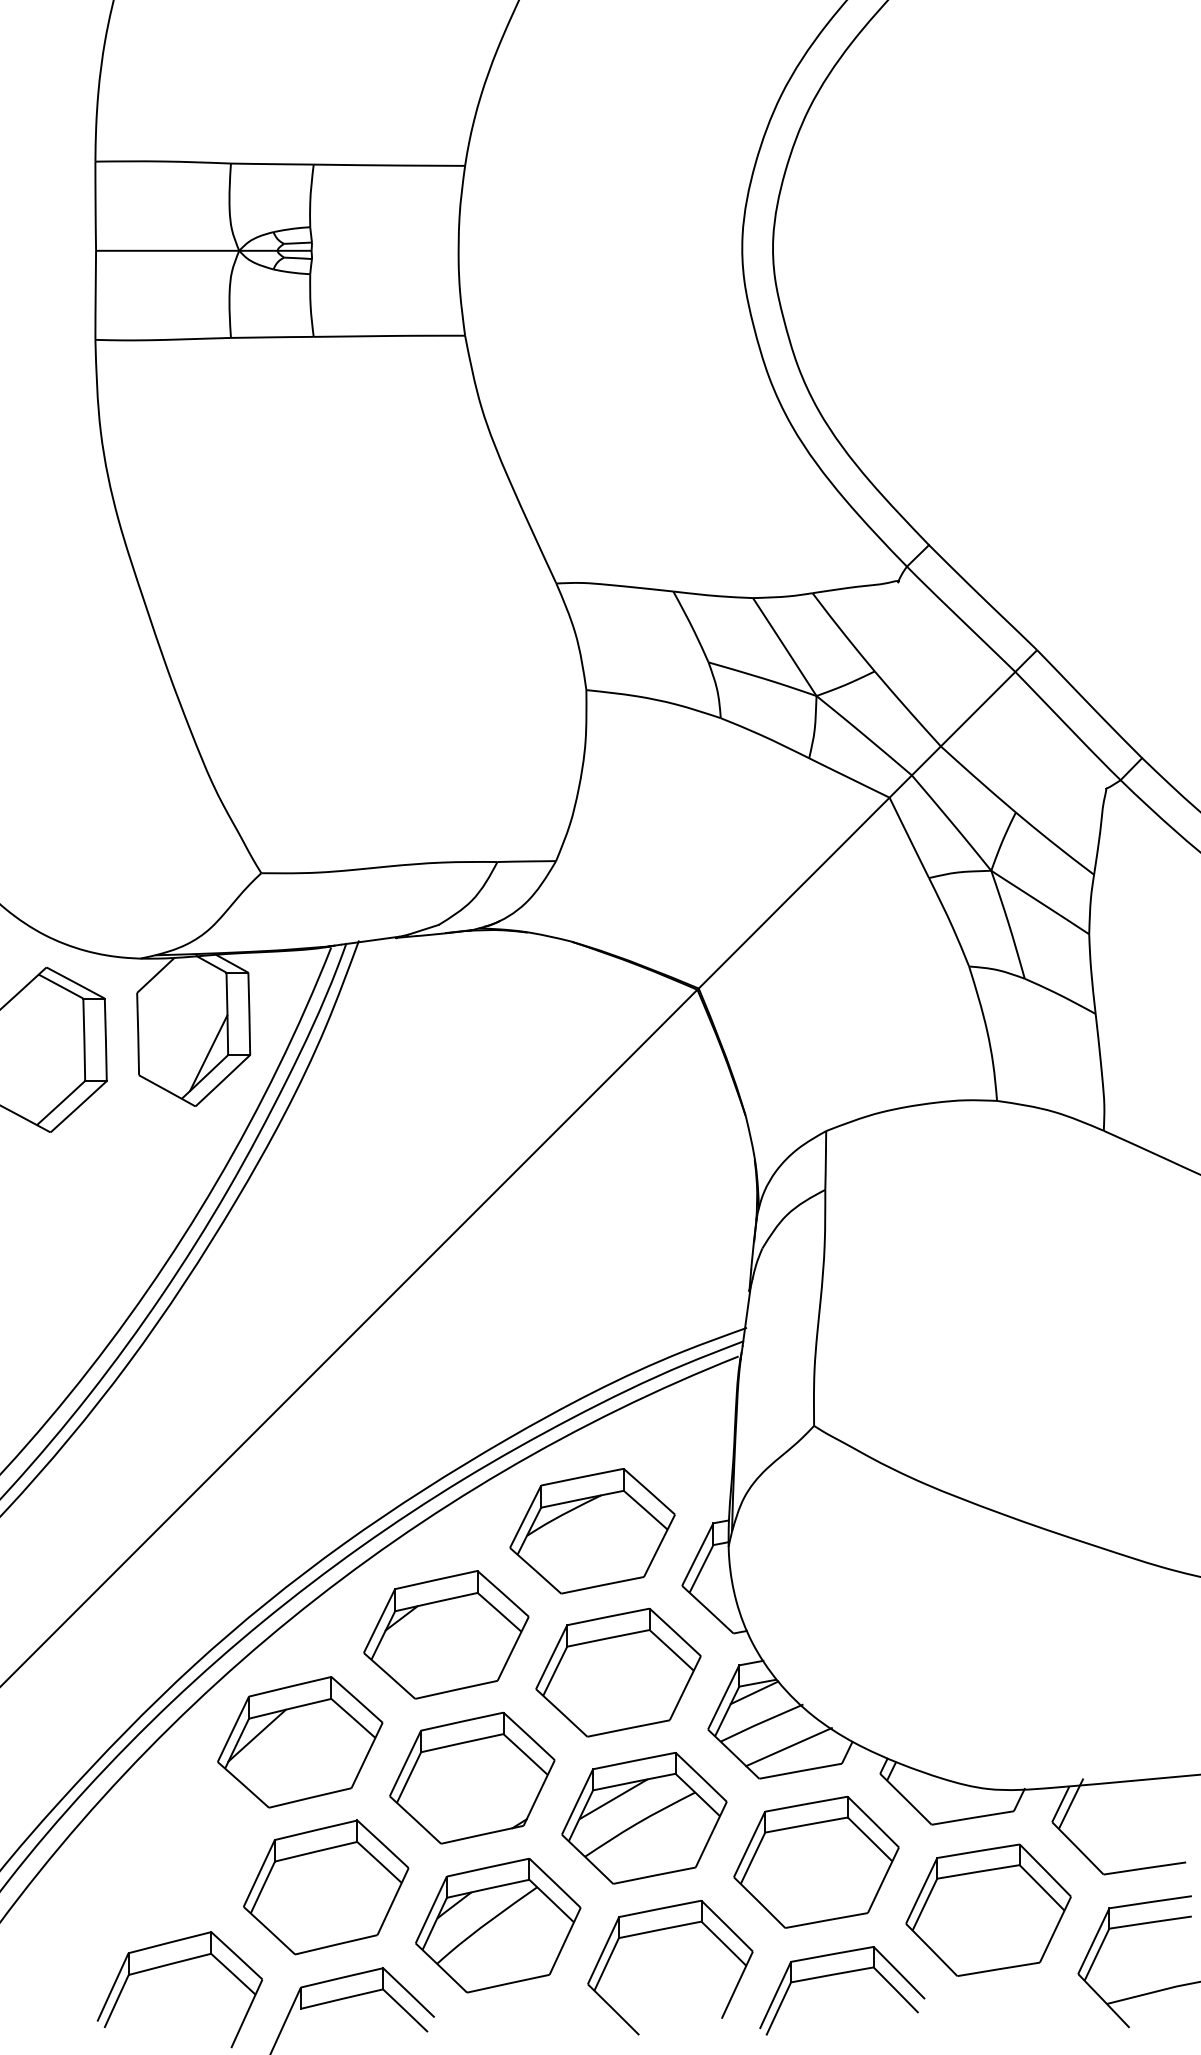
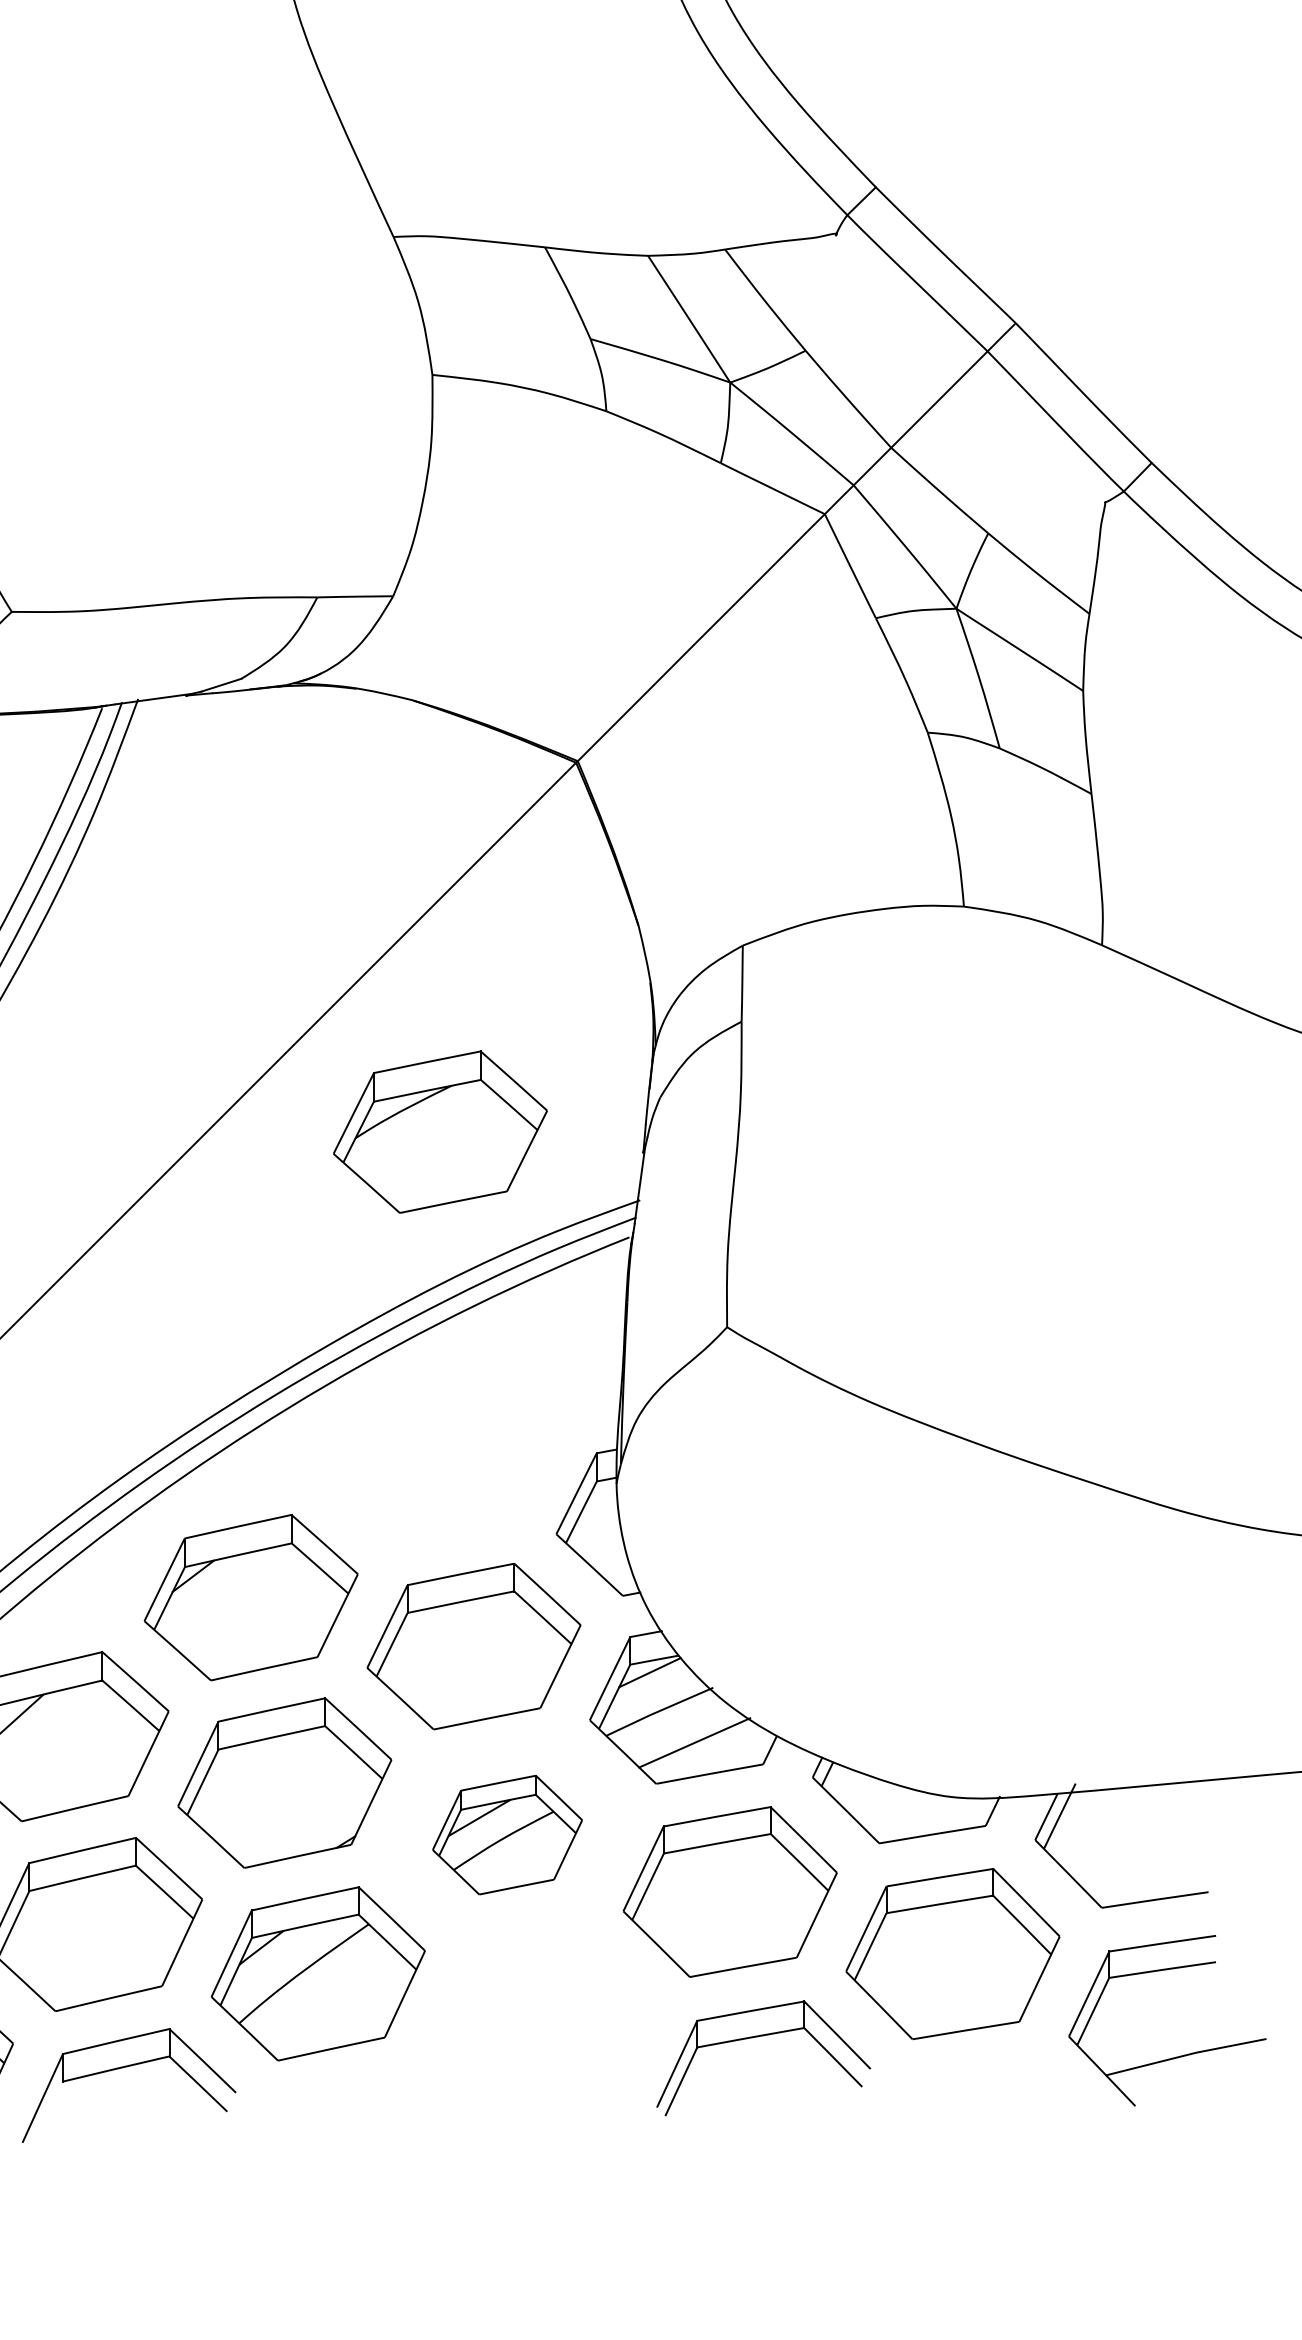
part: (592, 1531) -> (440, 1132), moved
part: (644, 1818) -> (507, 1835), size x0.7
part: (662, 1930) -> (530, 1980), removed

